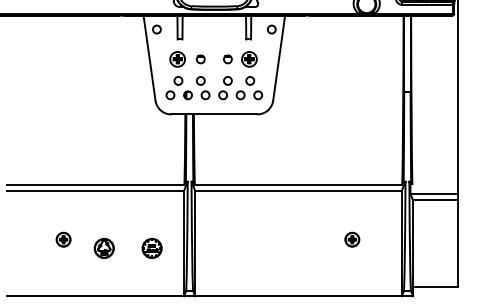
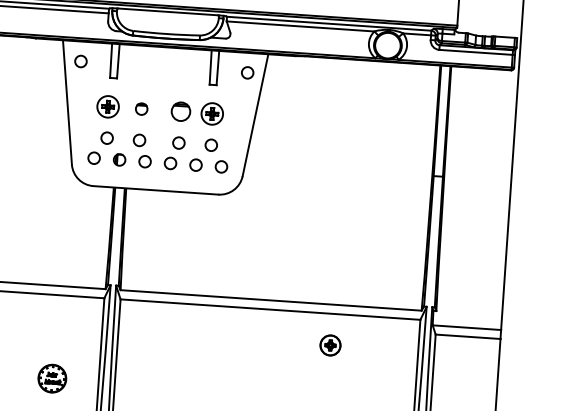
part: (227, 59) -> (180, 111), size x1.6
part: (352, 239) -> (330, 345), moved

